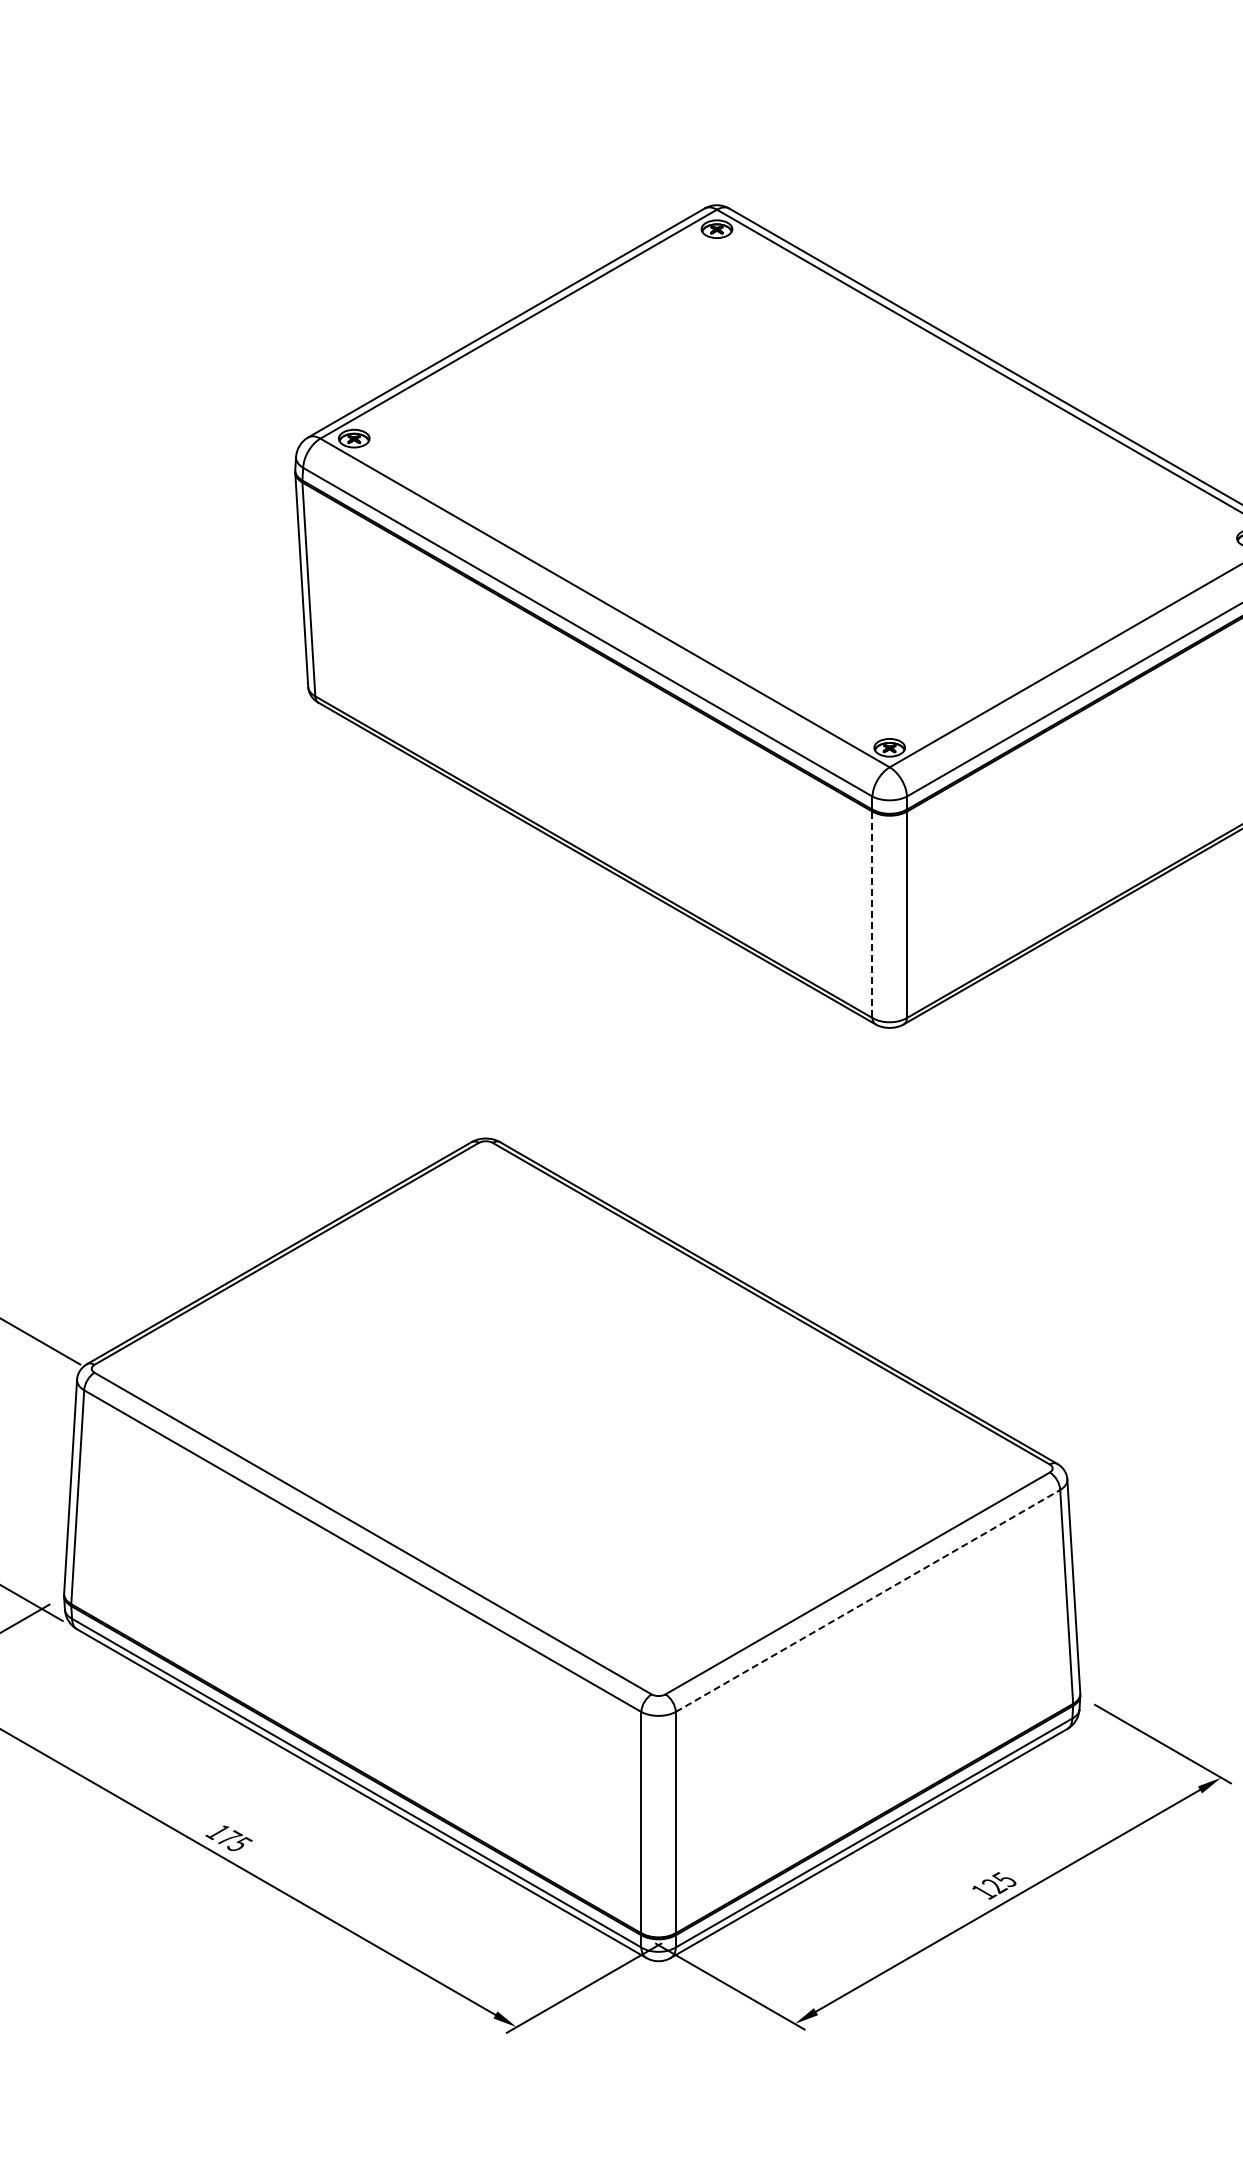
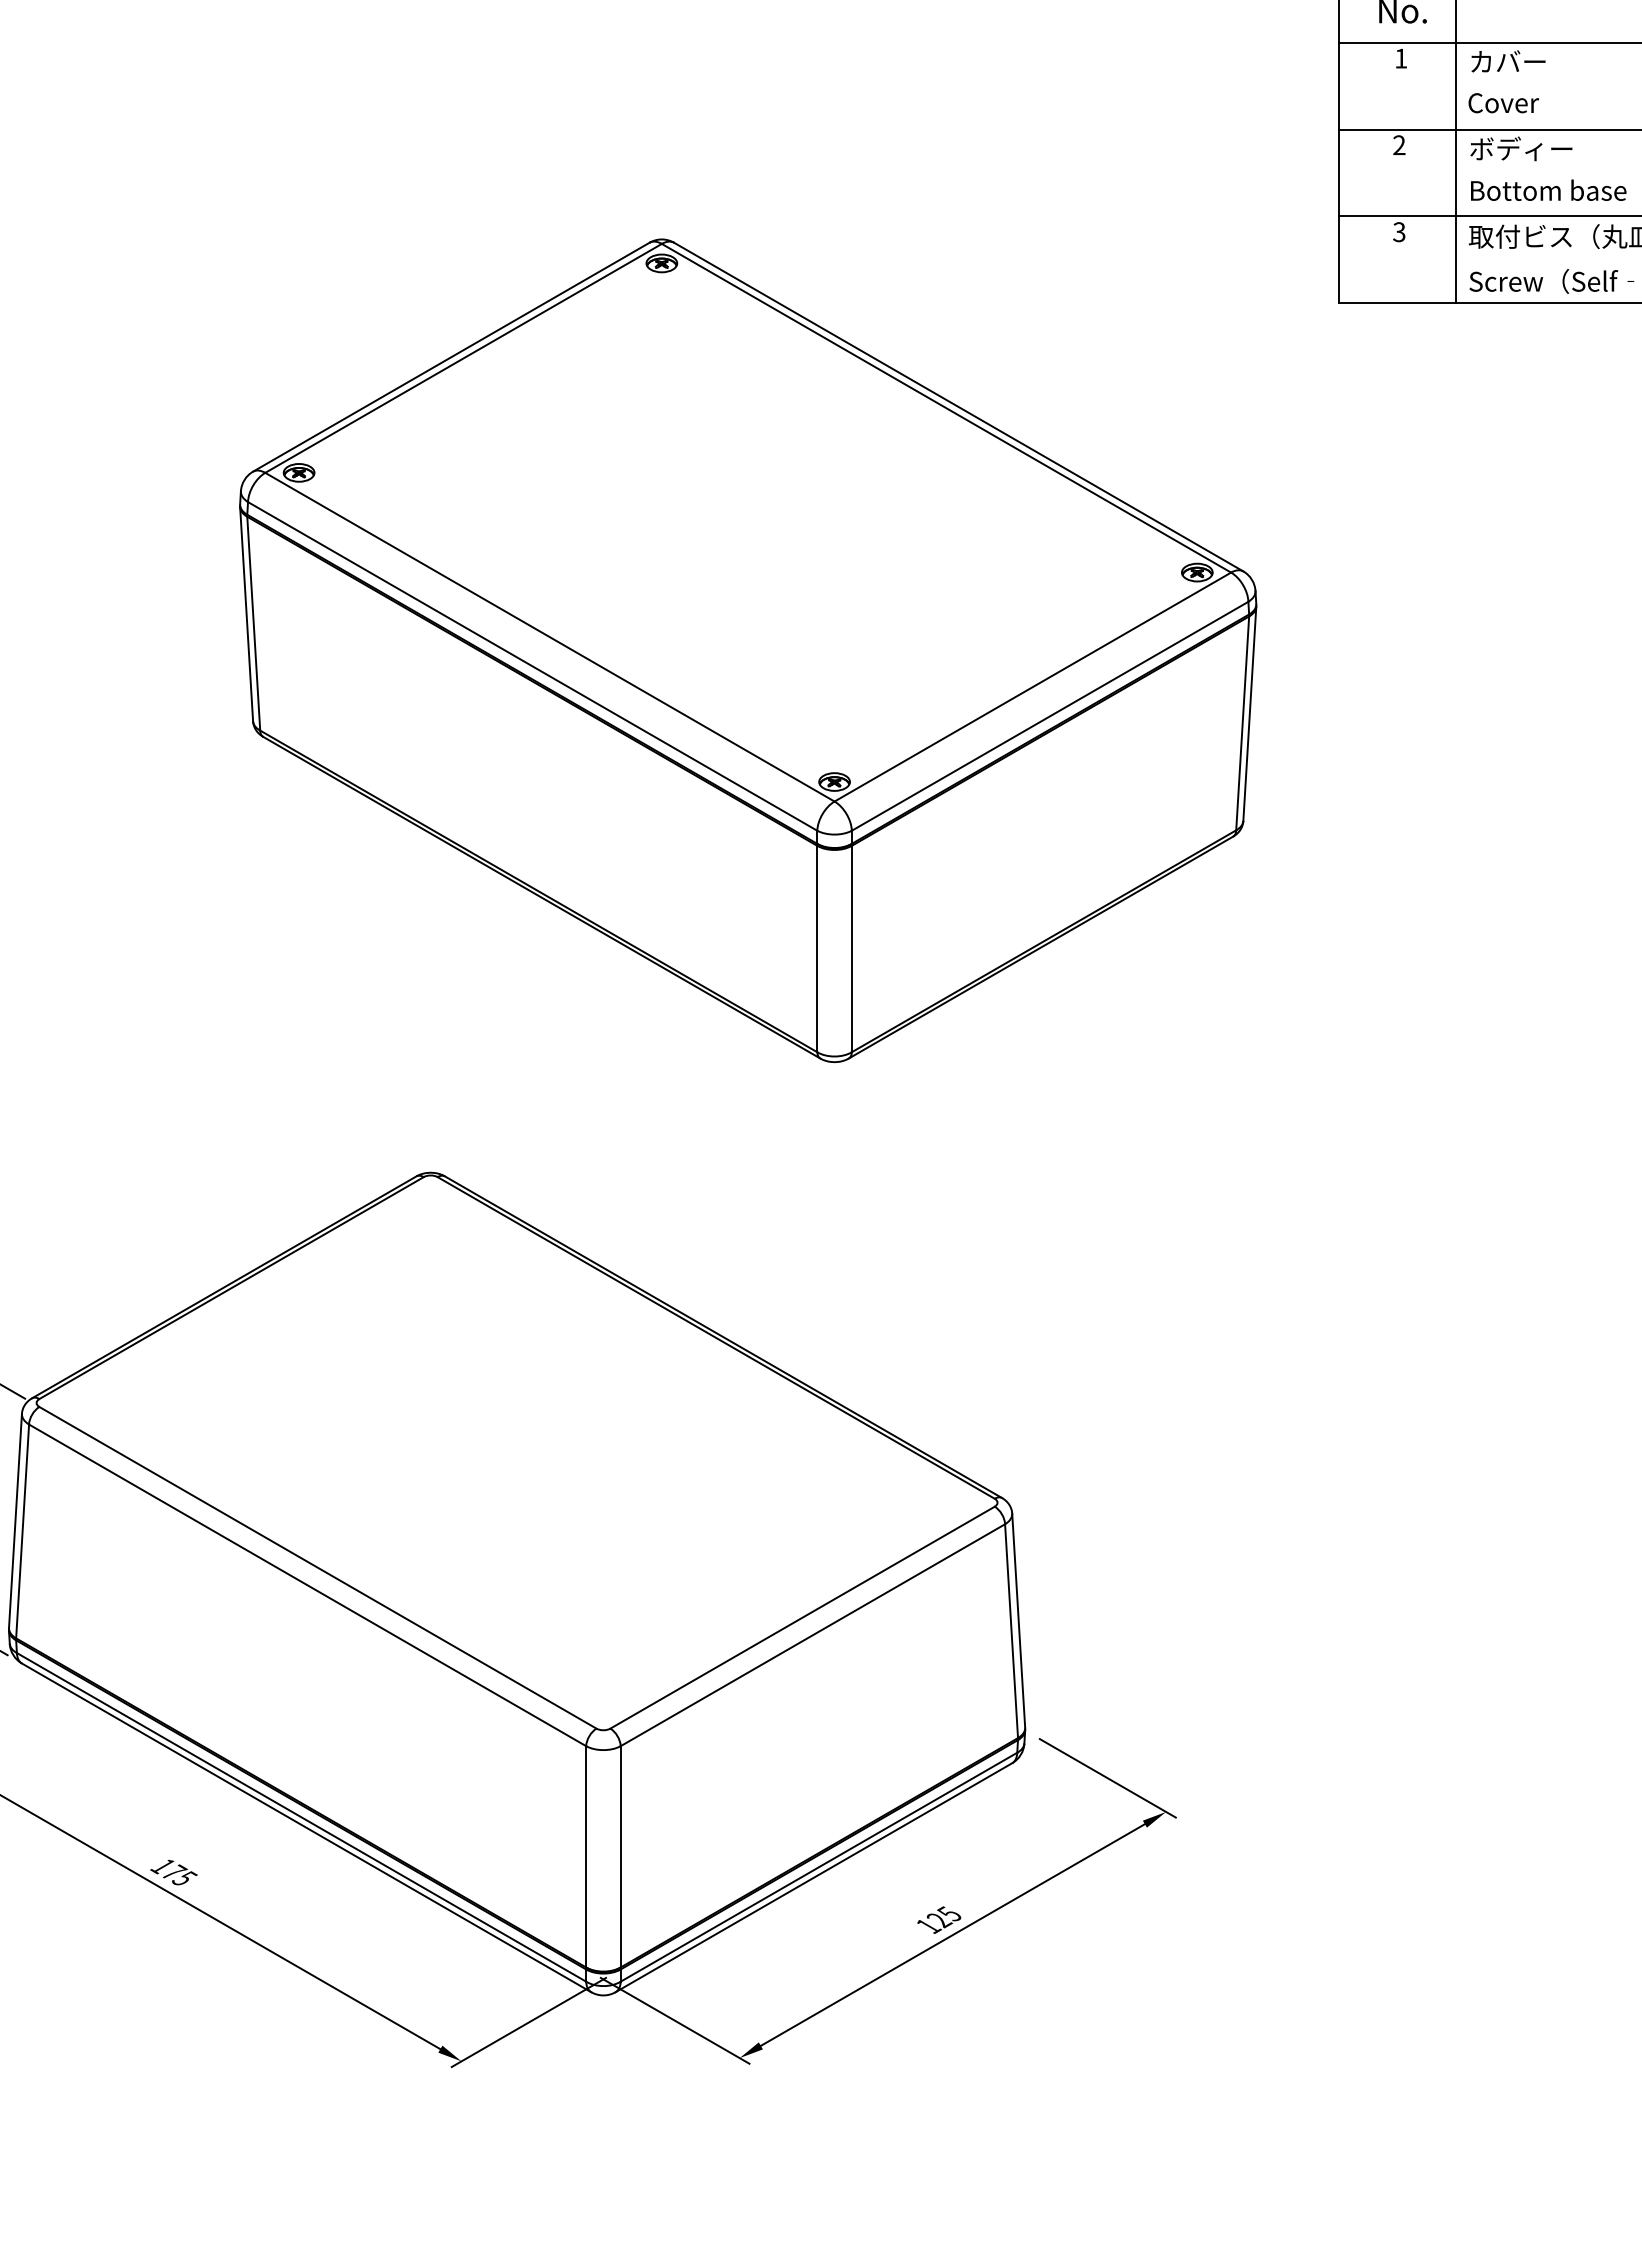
line: (872, 915) -> (817, 949), dashed -> solid
line: (867, 1601) -> (812, 1635), dashed -> solid

